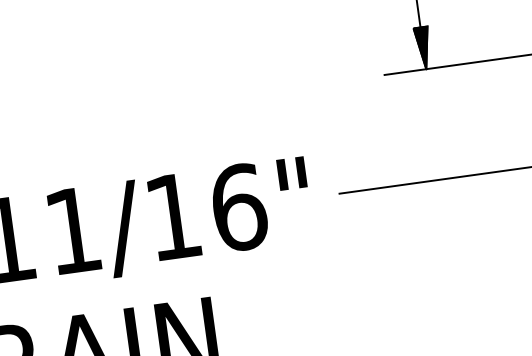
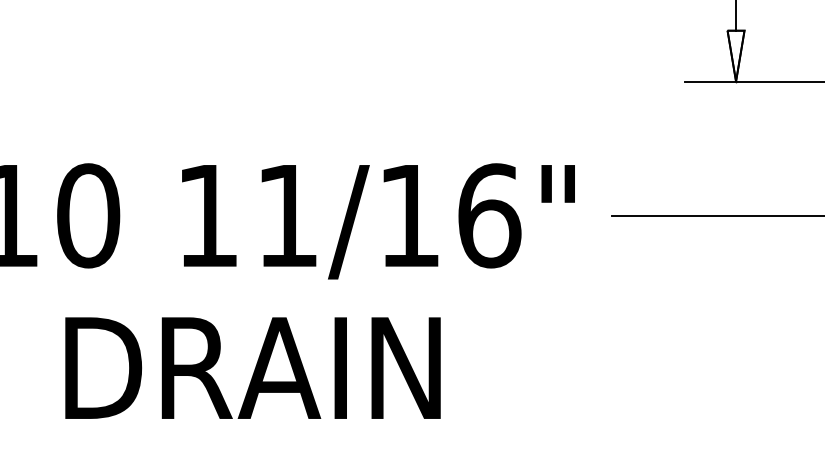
fill: (422, 47) -> (735, 55), removed

